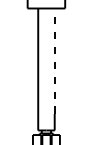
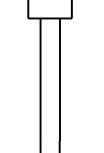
line: (54, 61) -> (59, 79), dashed -> solid

